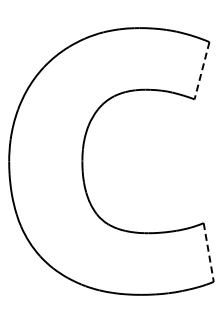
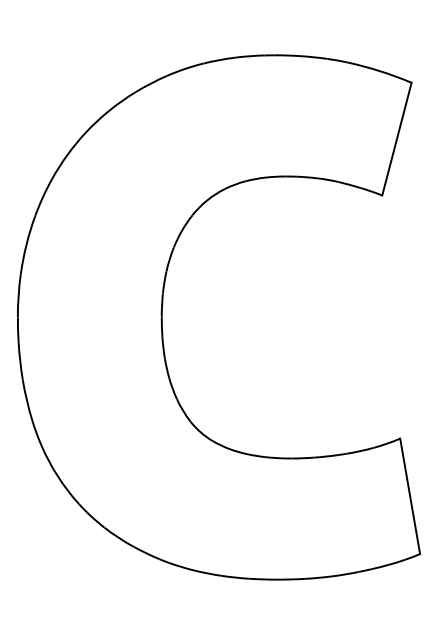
line: (202, 70) -> (397, 138), dashed -> solid
line: (208, 252) -> (409, 496), dashed -> solid

